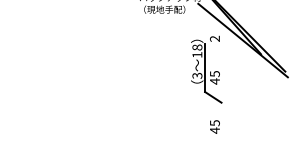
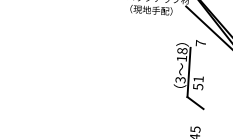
text: (214, 38) -> (200, 42), 2 -> 7
text: (214, 77) -> (197, 82), 45 -> 51

